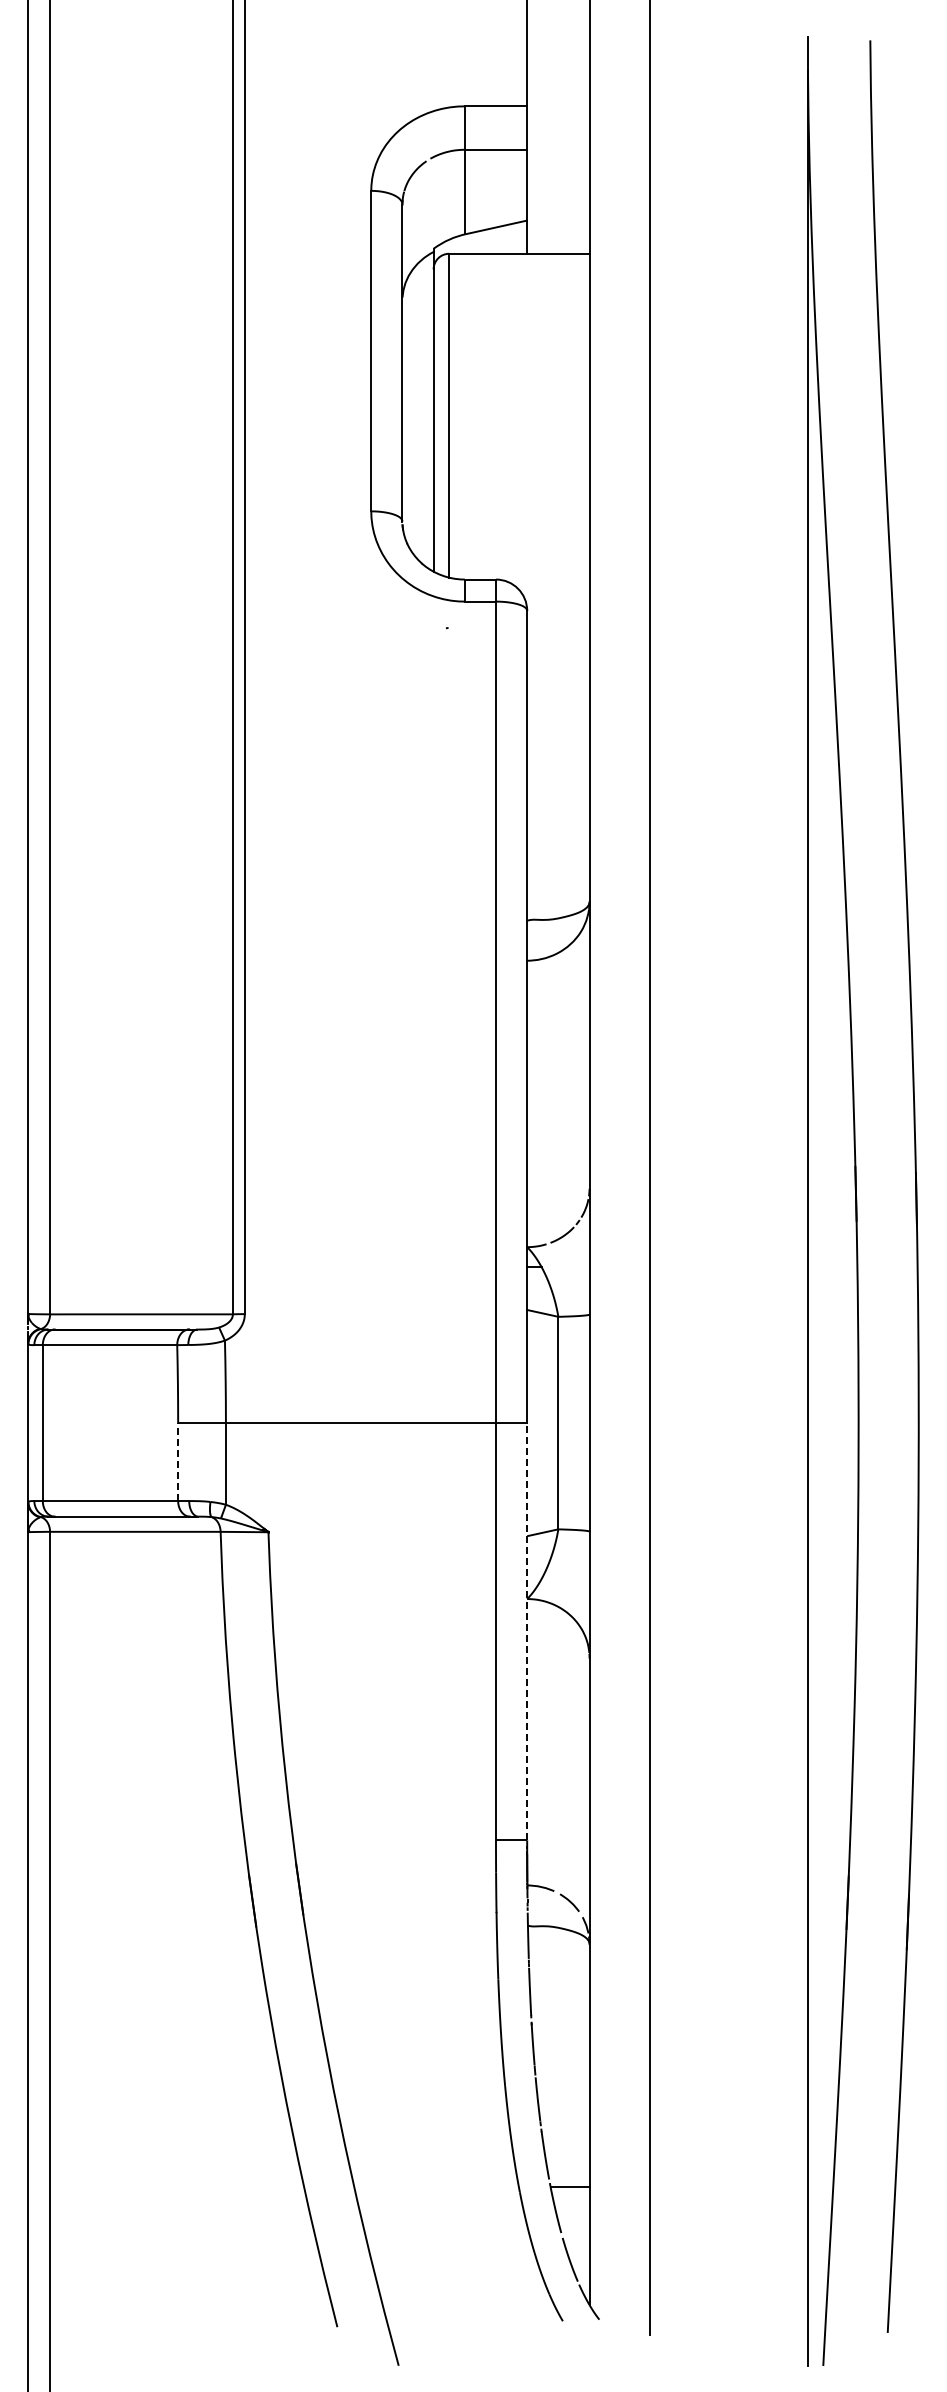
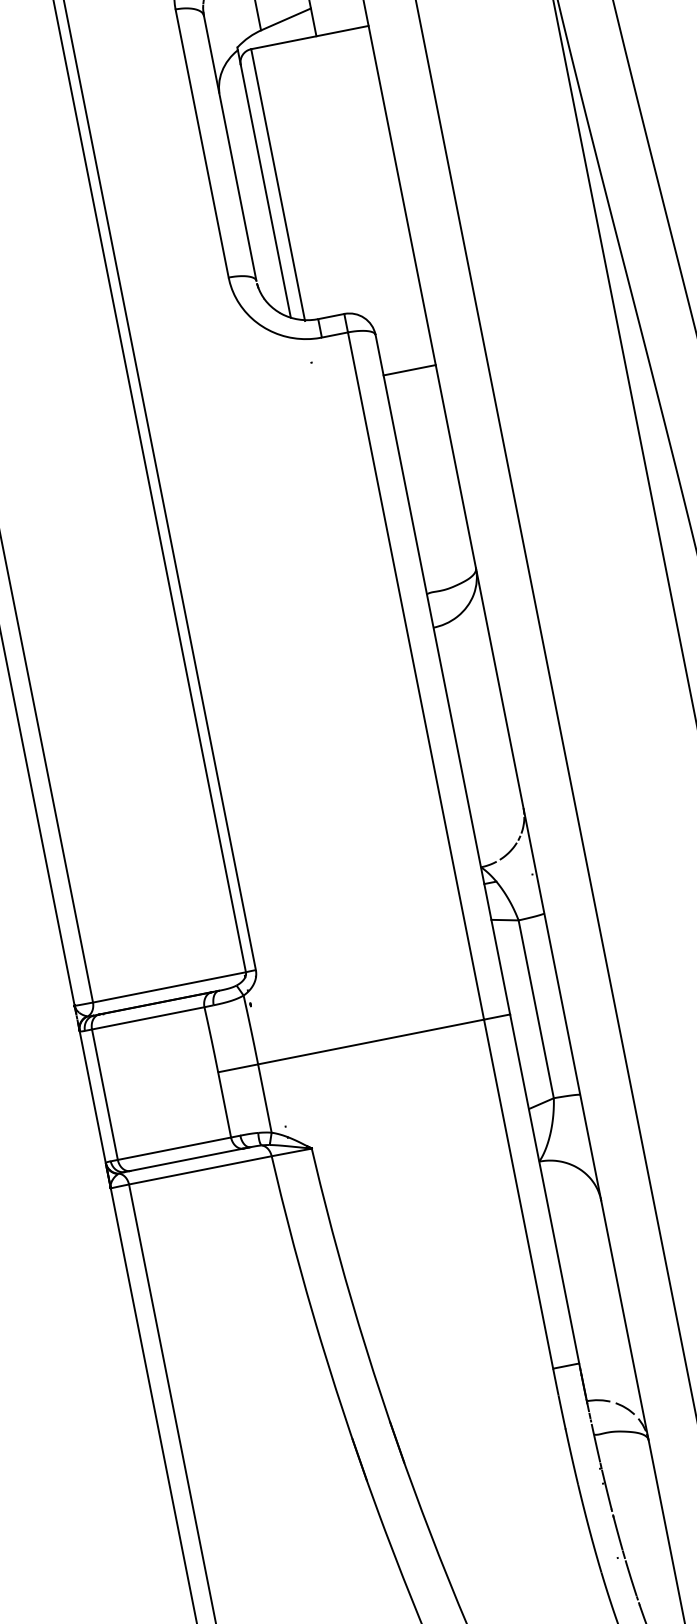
line: (558, 659) -> (409, 370), added
line: (178, 1462) -> (224, 1105), dashed -> solid
line: (527, 1631) -> (544, 1188), dashed -> solid

